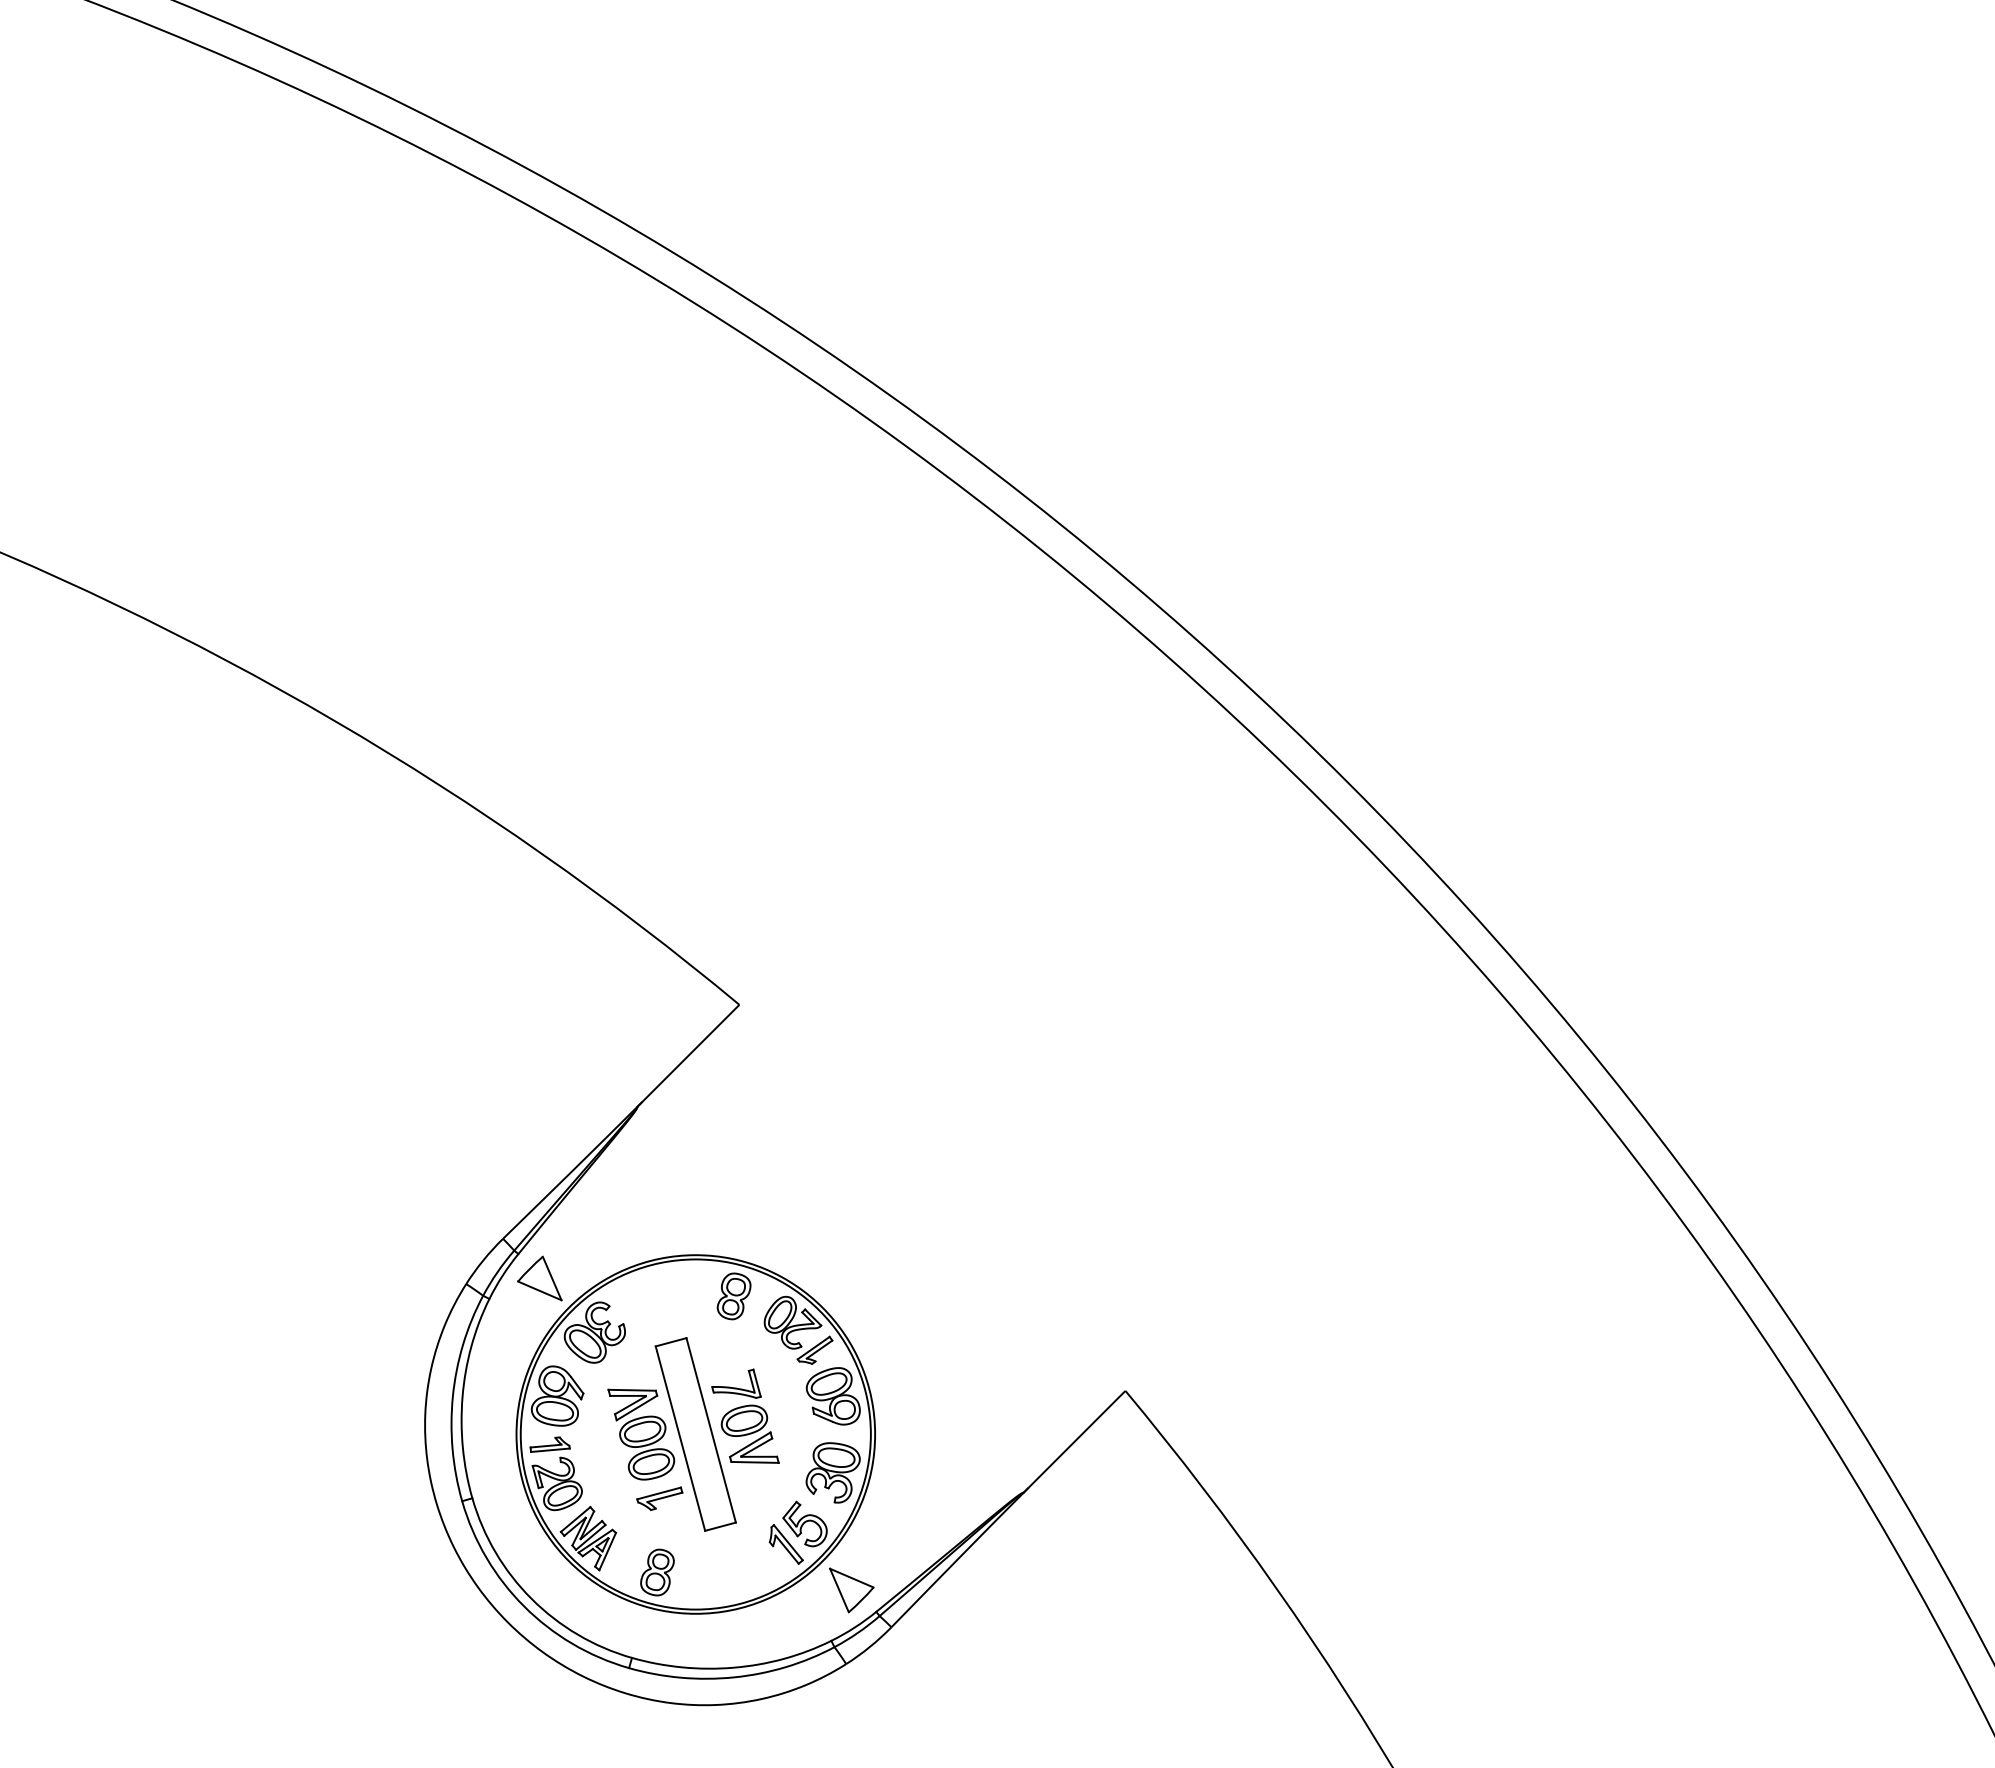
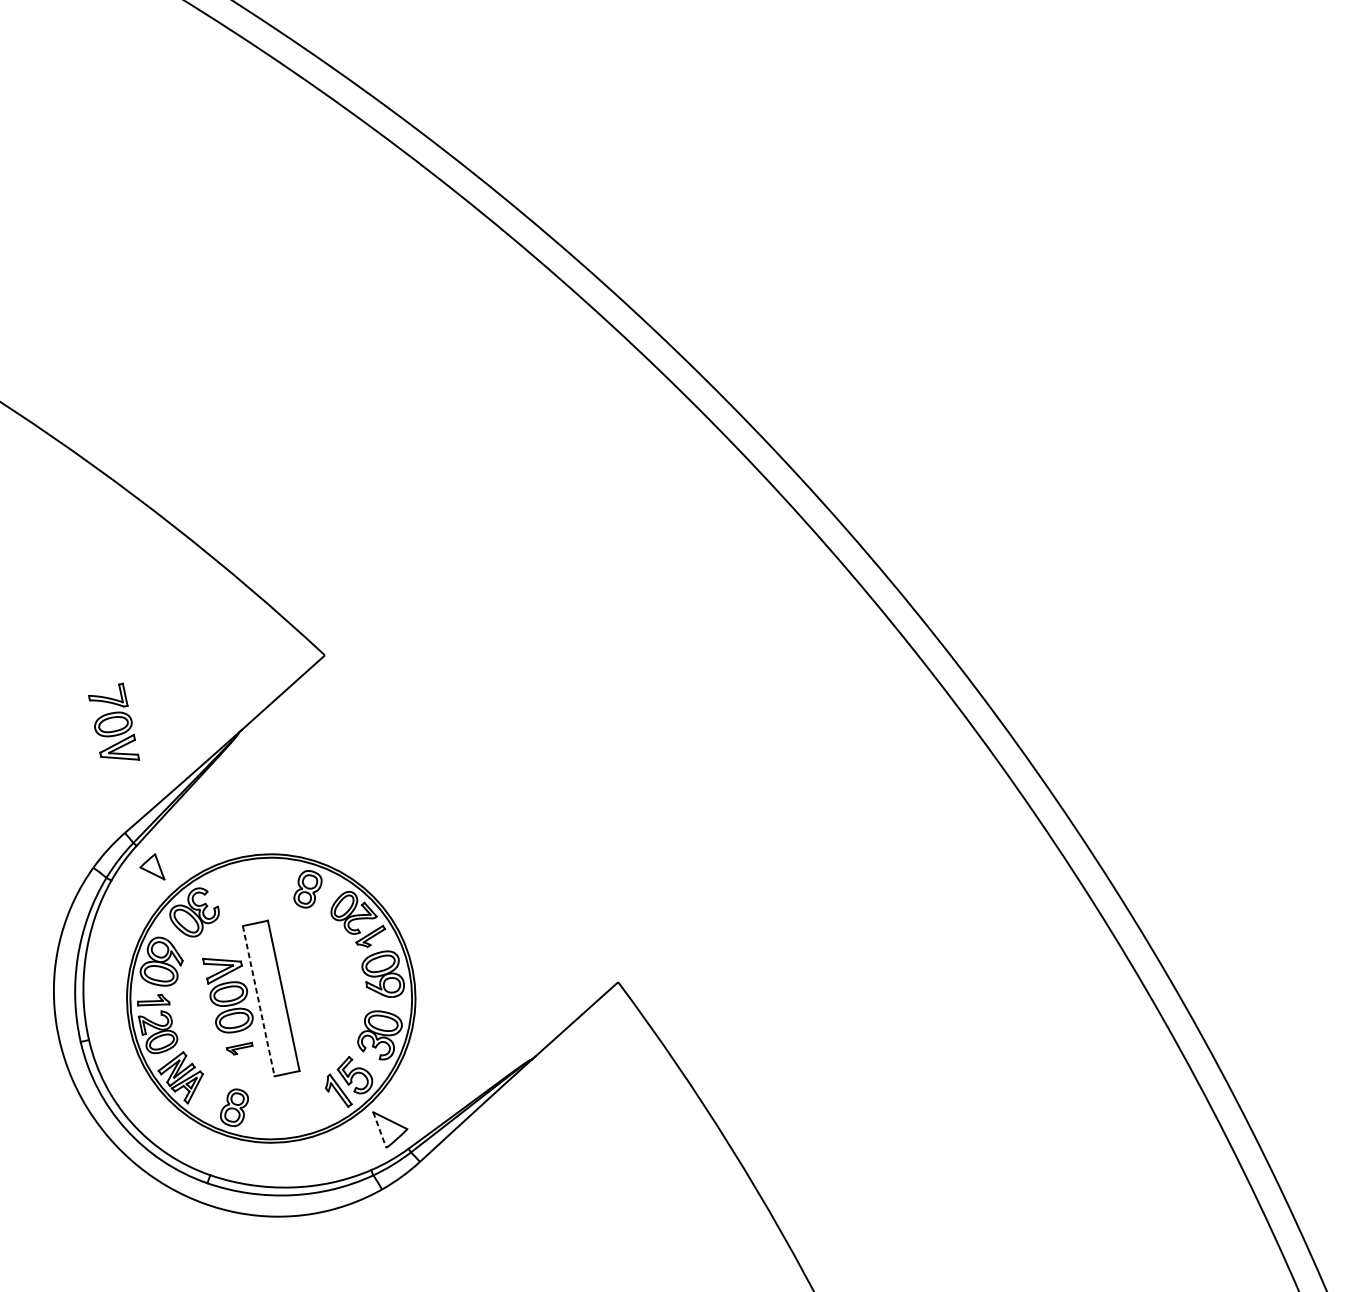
part: (539, 1278) -> (152, 866), size x0.7
part: (745, 1415) -> (114, 720), moved
line: (680, 1439) -> (258, 1001), solid -> dashed
part: (659, 1498) -> (239, 1048), size x0.7
line: (839, 1590) -> (379, 1130), solid -> dashed

